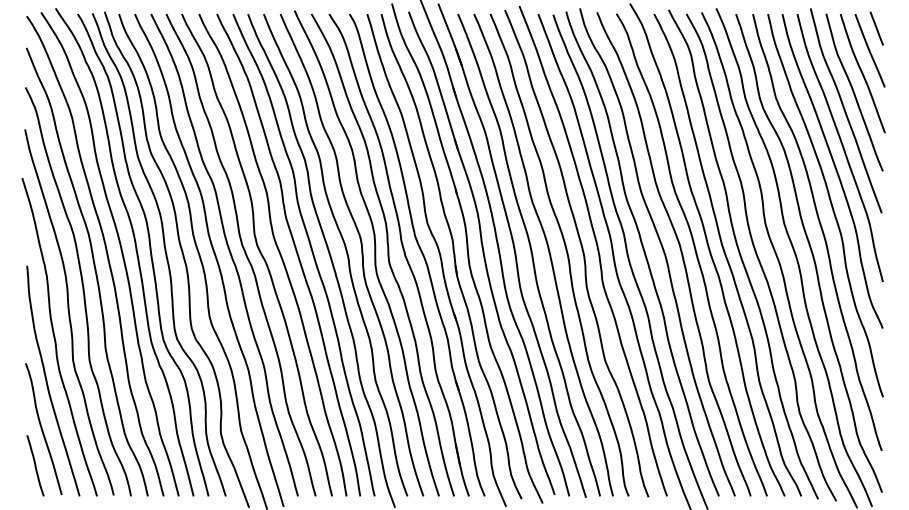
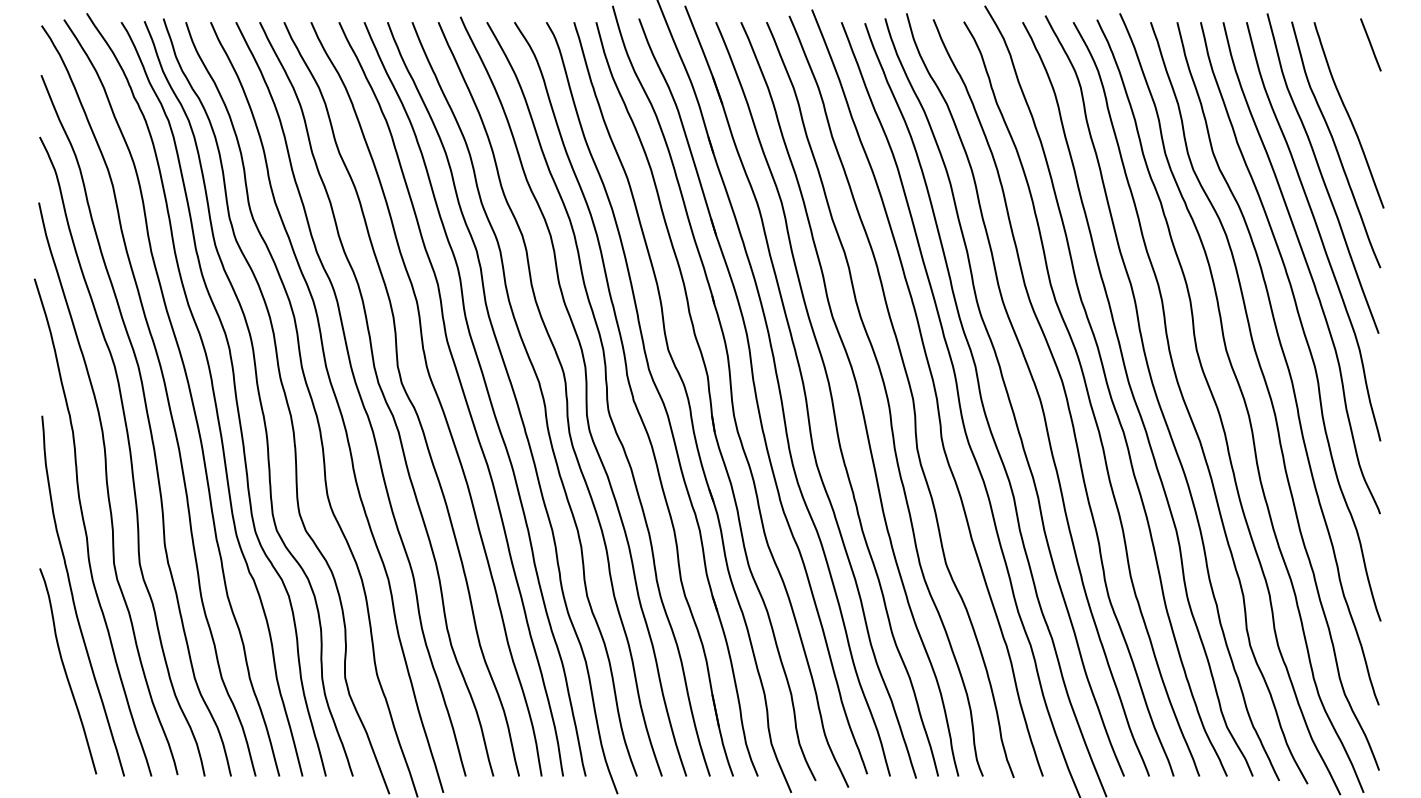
line: (869, 50) -> (1359, 79), removed
line: (35, 465) -> (55, 728), removed

